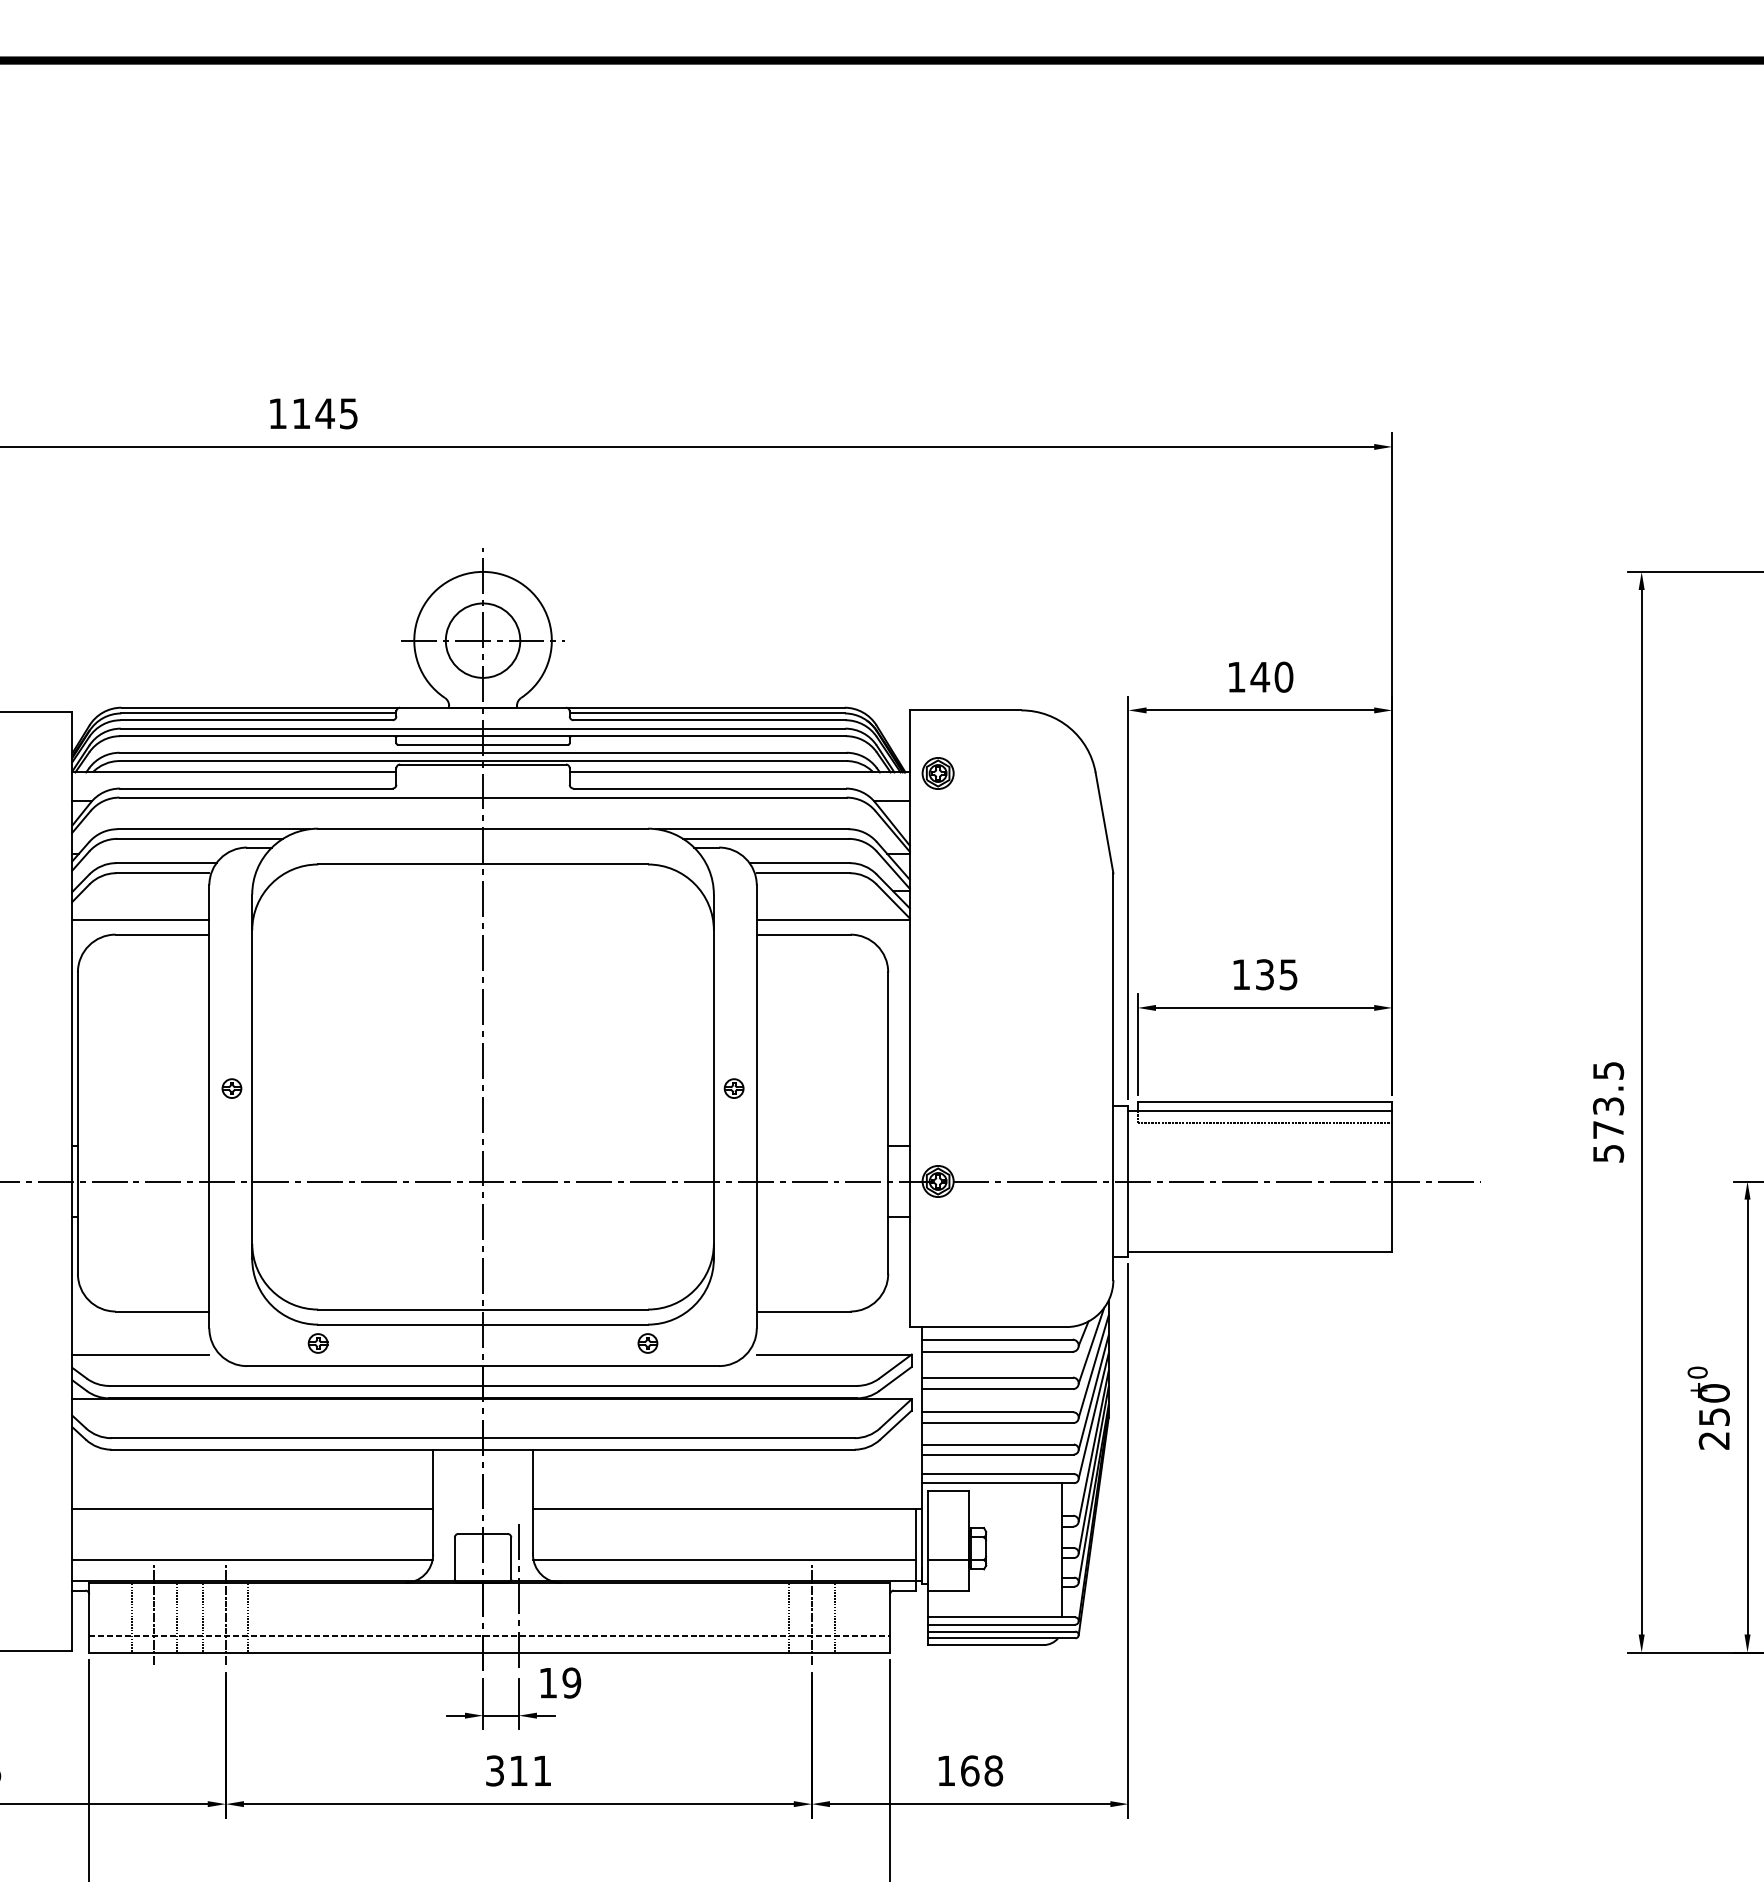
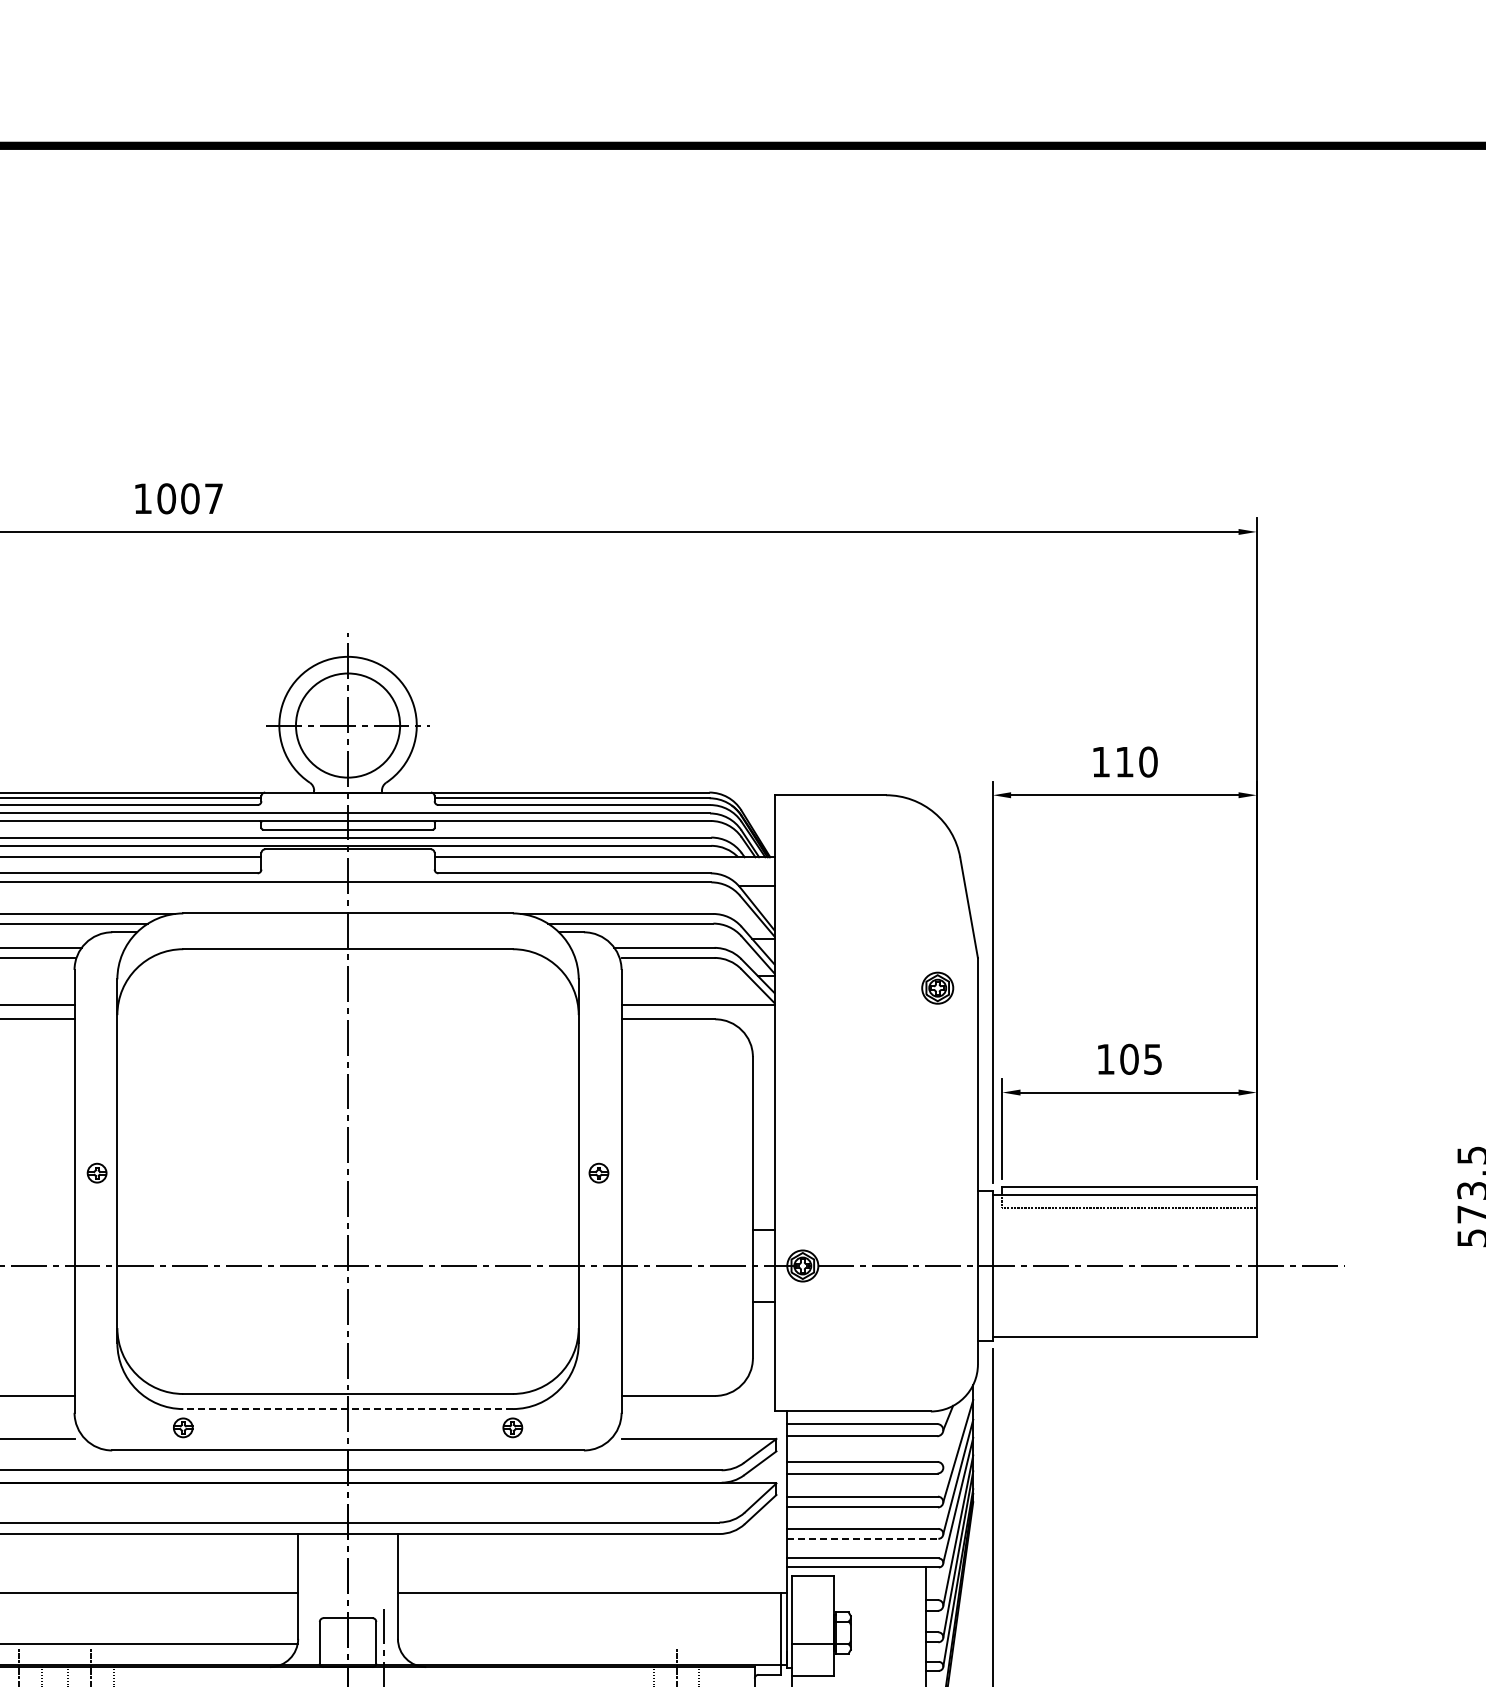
text: (324, 413) -> (189, 498), 1145 -> 1007
circle: (482, 640) -> (347, 725), size x1.4
text: (1260, 677) -> (1124, 762), 140 -> 110
part: (937, 773) -> (937, 988), moved
text: (1264, 974) -> (1128, 1059), 135 -> 105
line: (483, 1324) -> (348, 1408), solid -> dashed
line: (1091, 1345) -> (956, 1429), removed
line: (997, 1454) -> (862, 1538), solid -> dashed
line: (724, 1559) -> (589, 1643), removed

